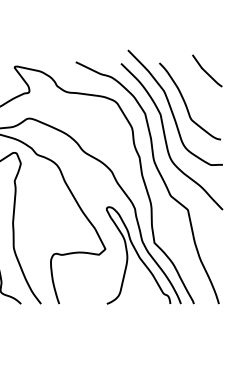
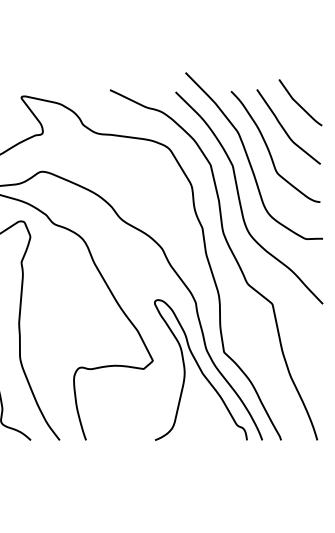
curve: (196, 88) -> (284, 128), added

